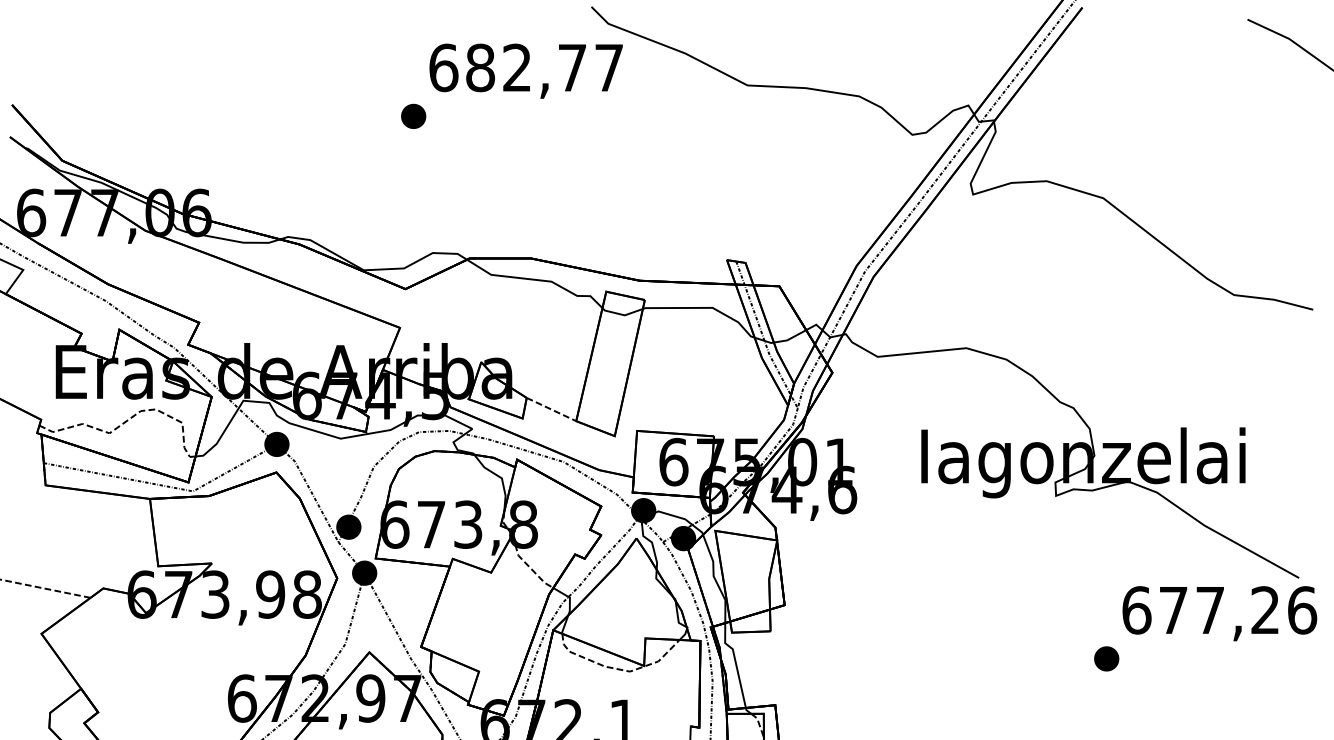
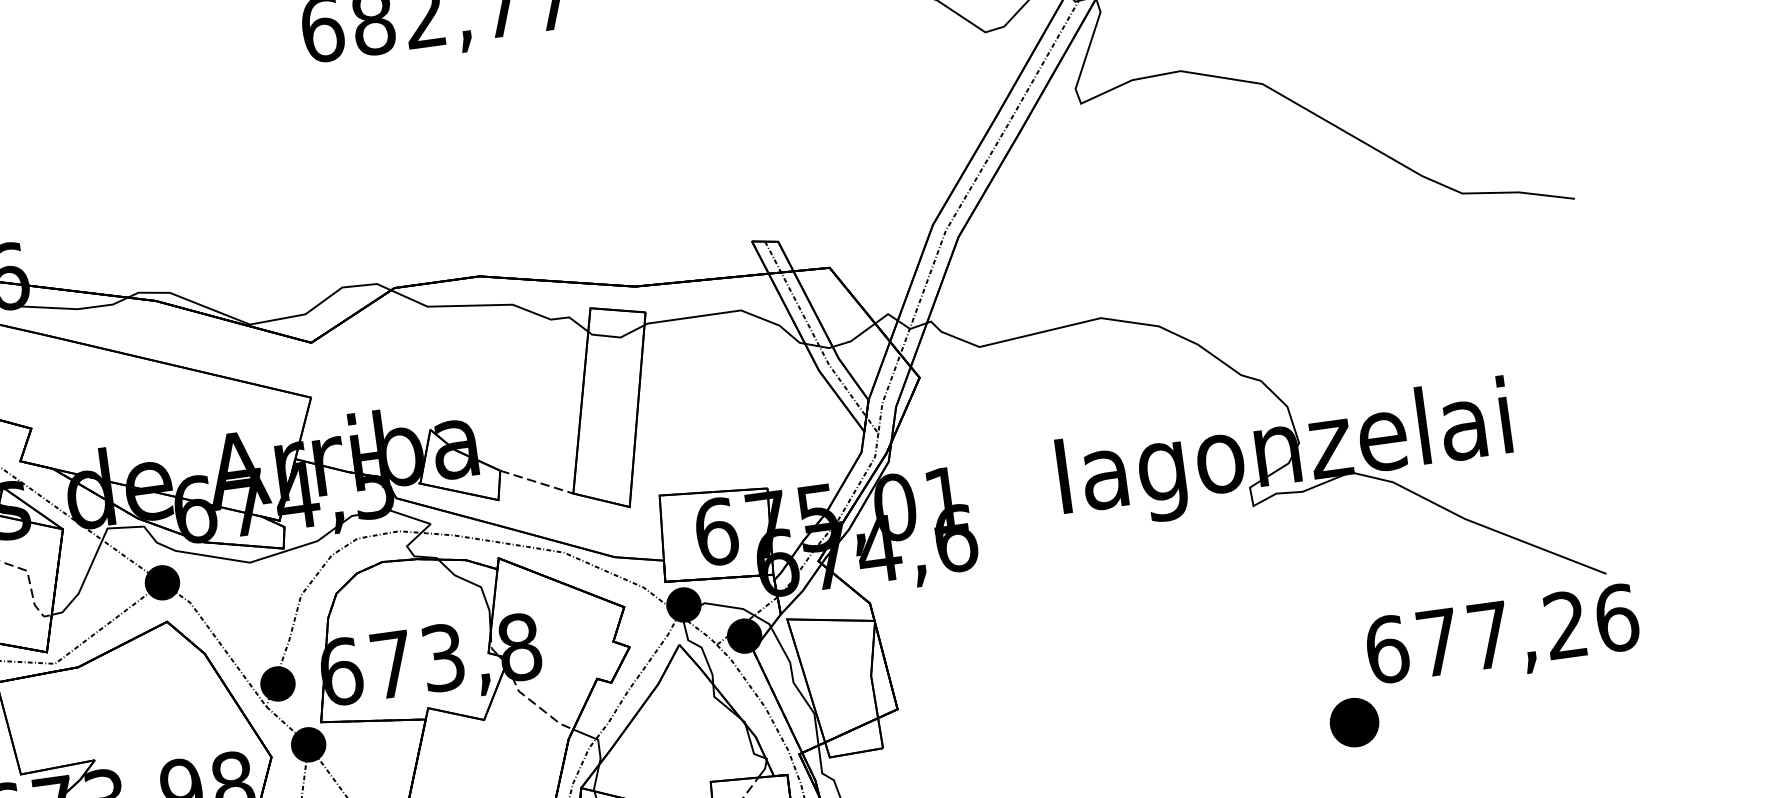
part: (413, 115) -> (289, 100), removed
part: (1106, 658) -> (1354, 722), size x1.4

